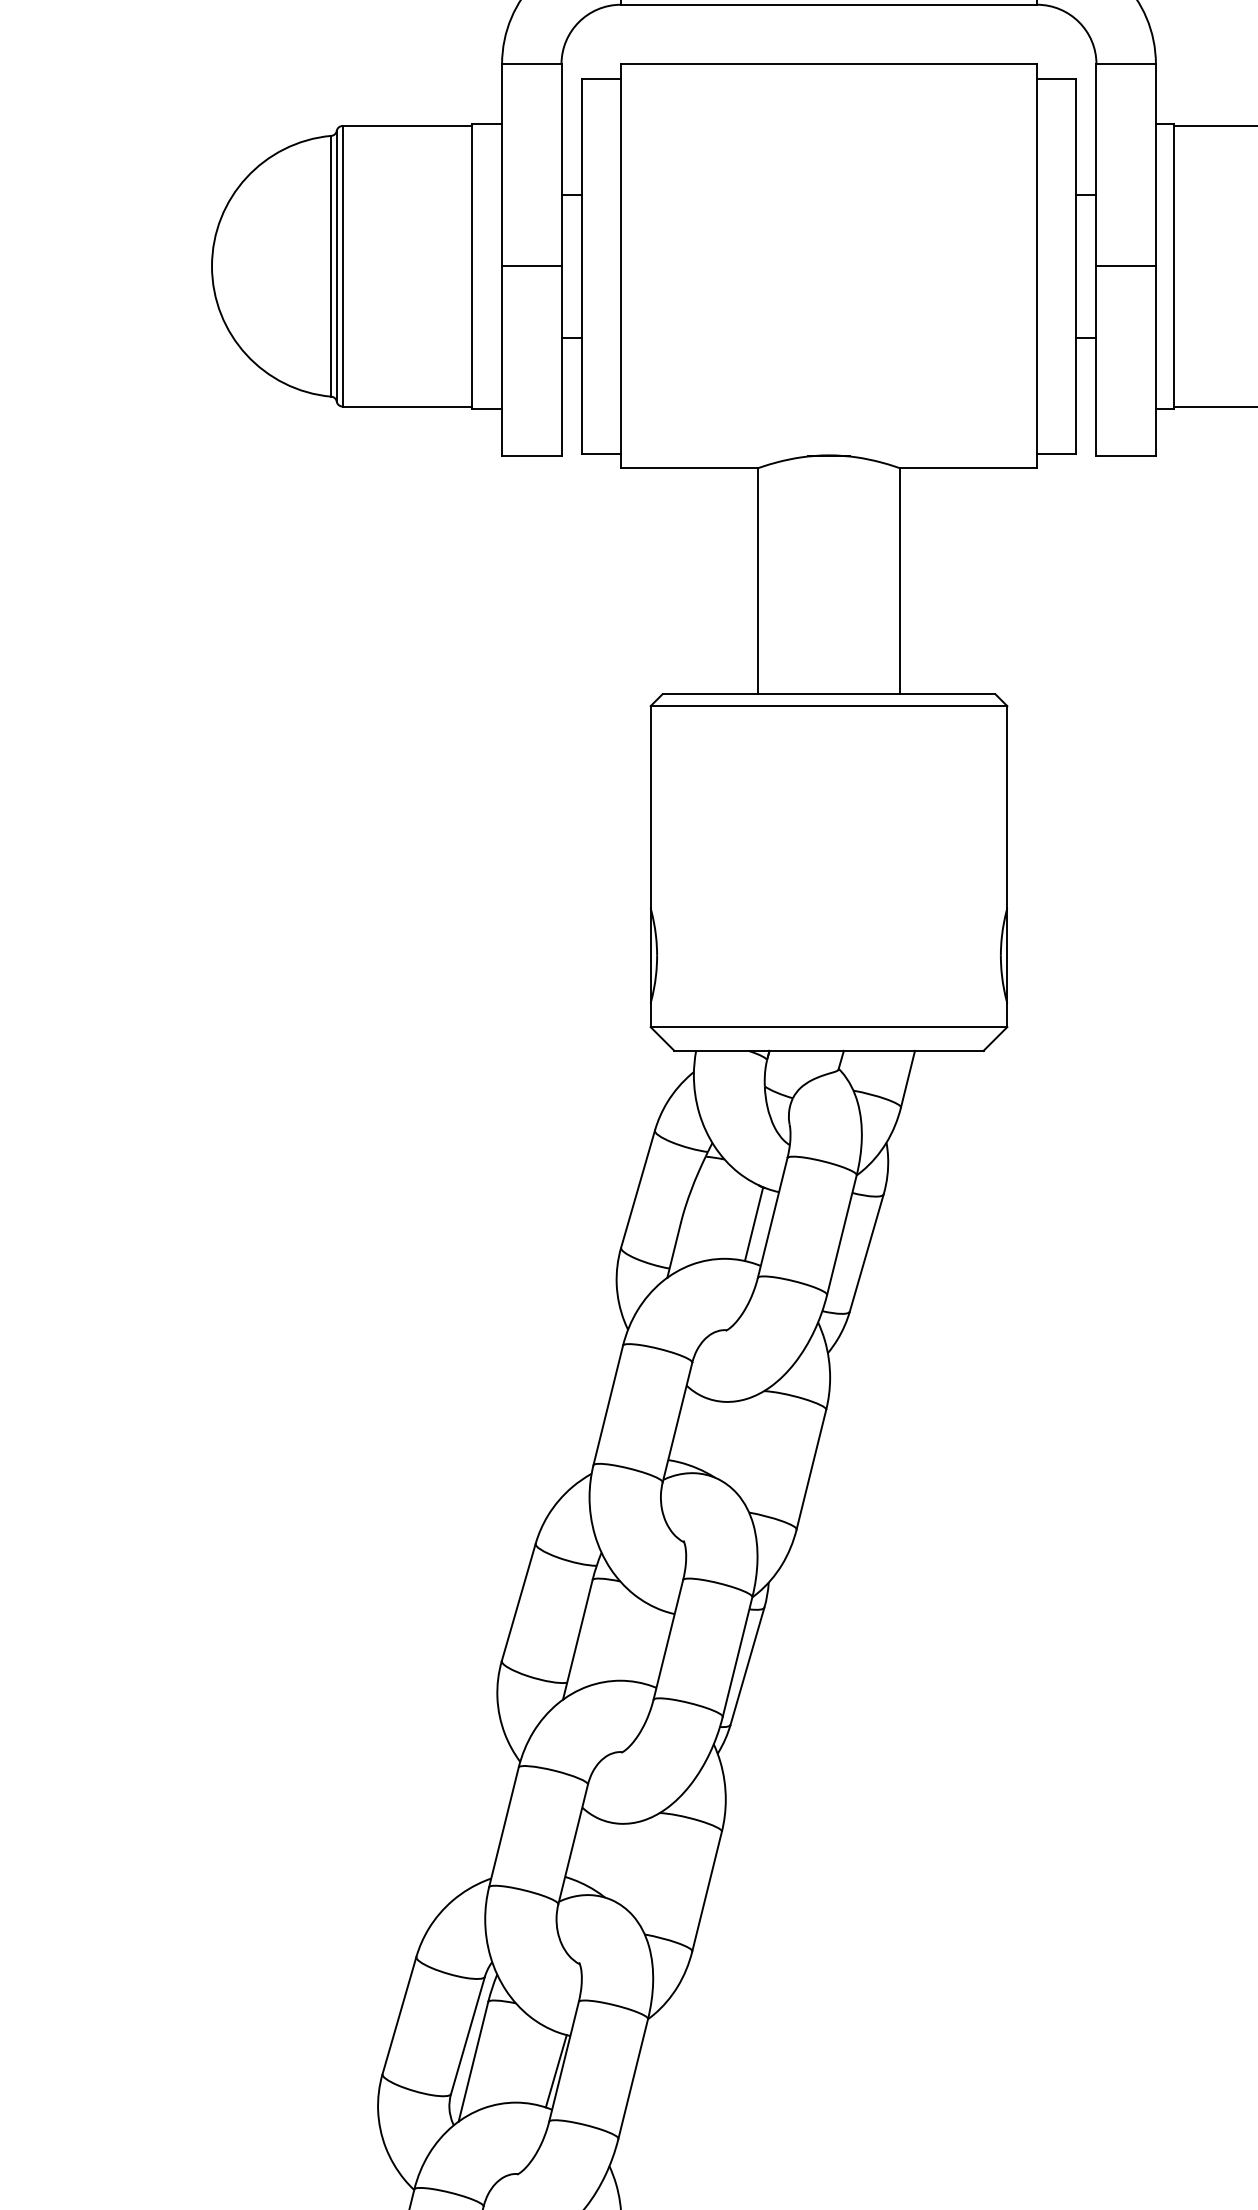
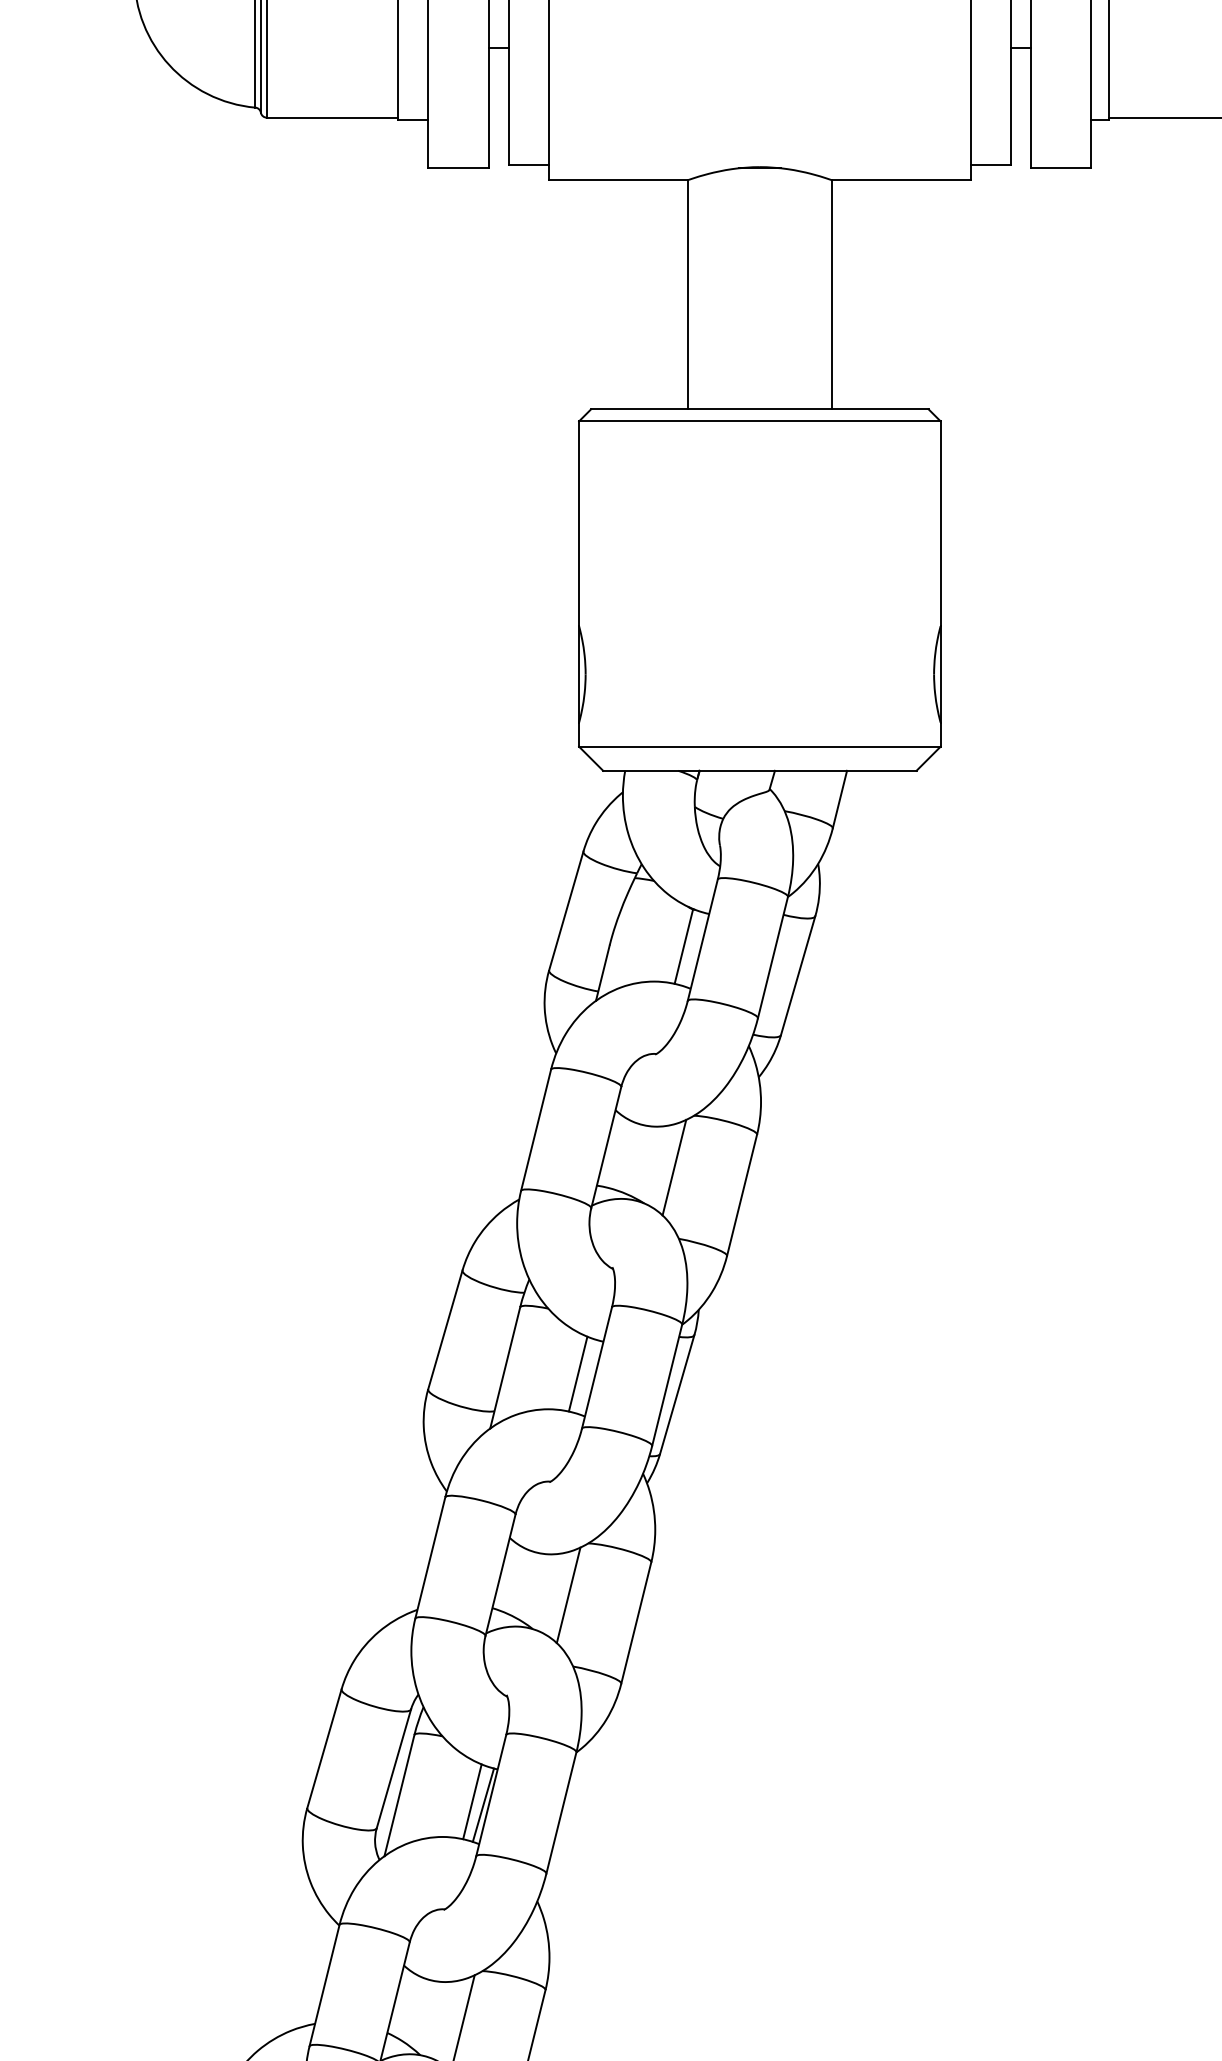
line: (744, 1442) -> (674, 1167), added
line: (649, 1645) -> (577, 1373), added
line: (640, 1864) -> (568, 1595), added
line: (545, 2067) -> (472, 1801), added

